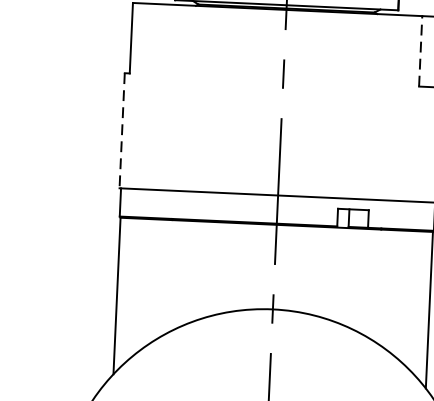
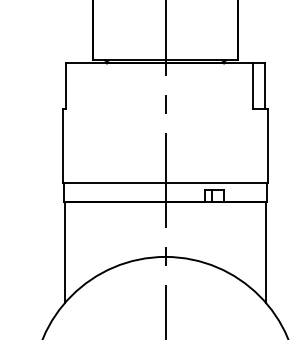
line: (421, 51) -> (253, 86), dashed -> solid
line: (122, 131) -> (63, 146), dashed -> solid

